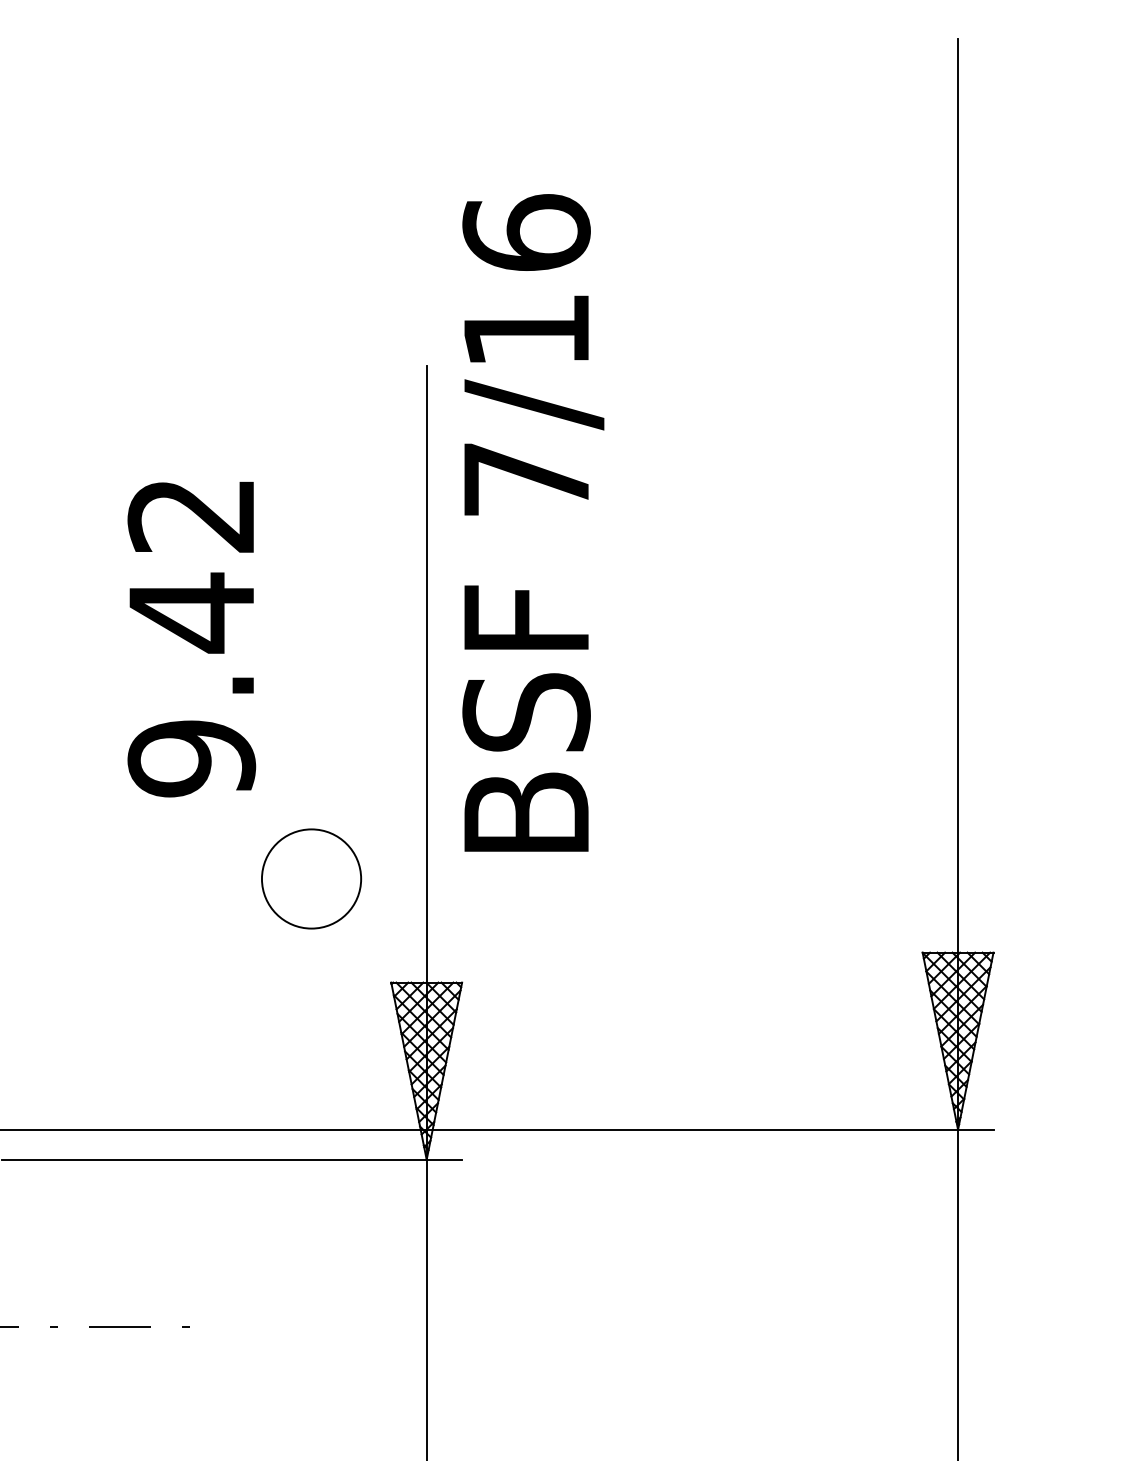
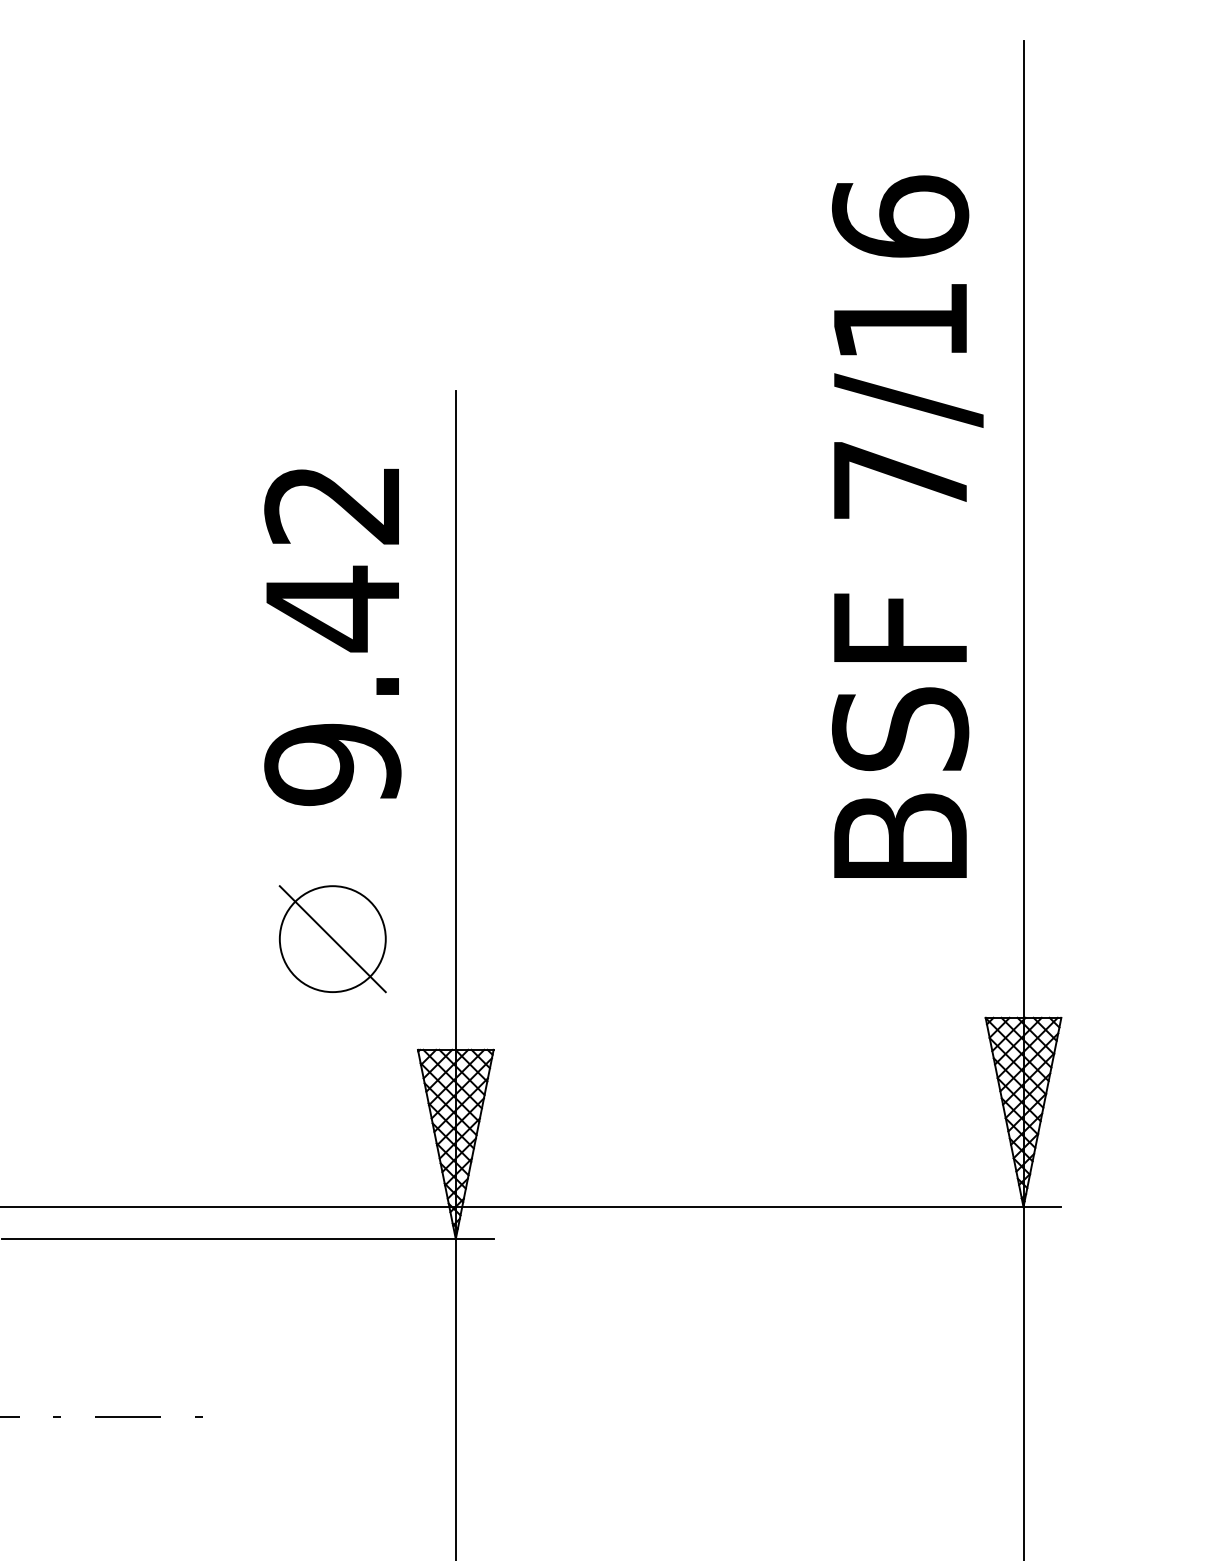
text: (533, 522) -> (907, 526), moved
text: (191, 639) -> (332, 637), moved
line: (311, 879) -> (332, 939), added

